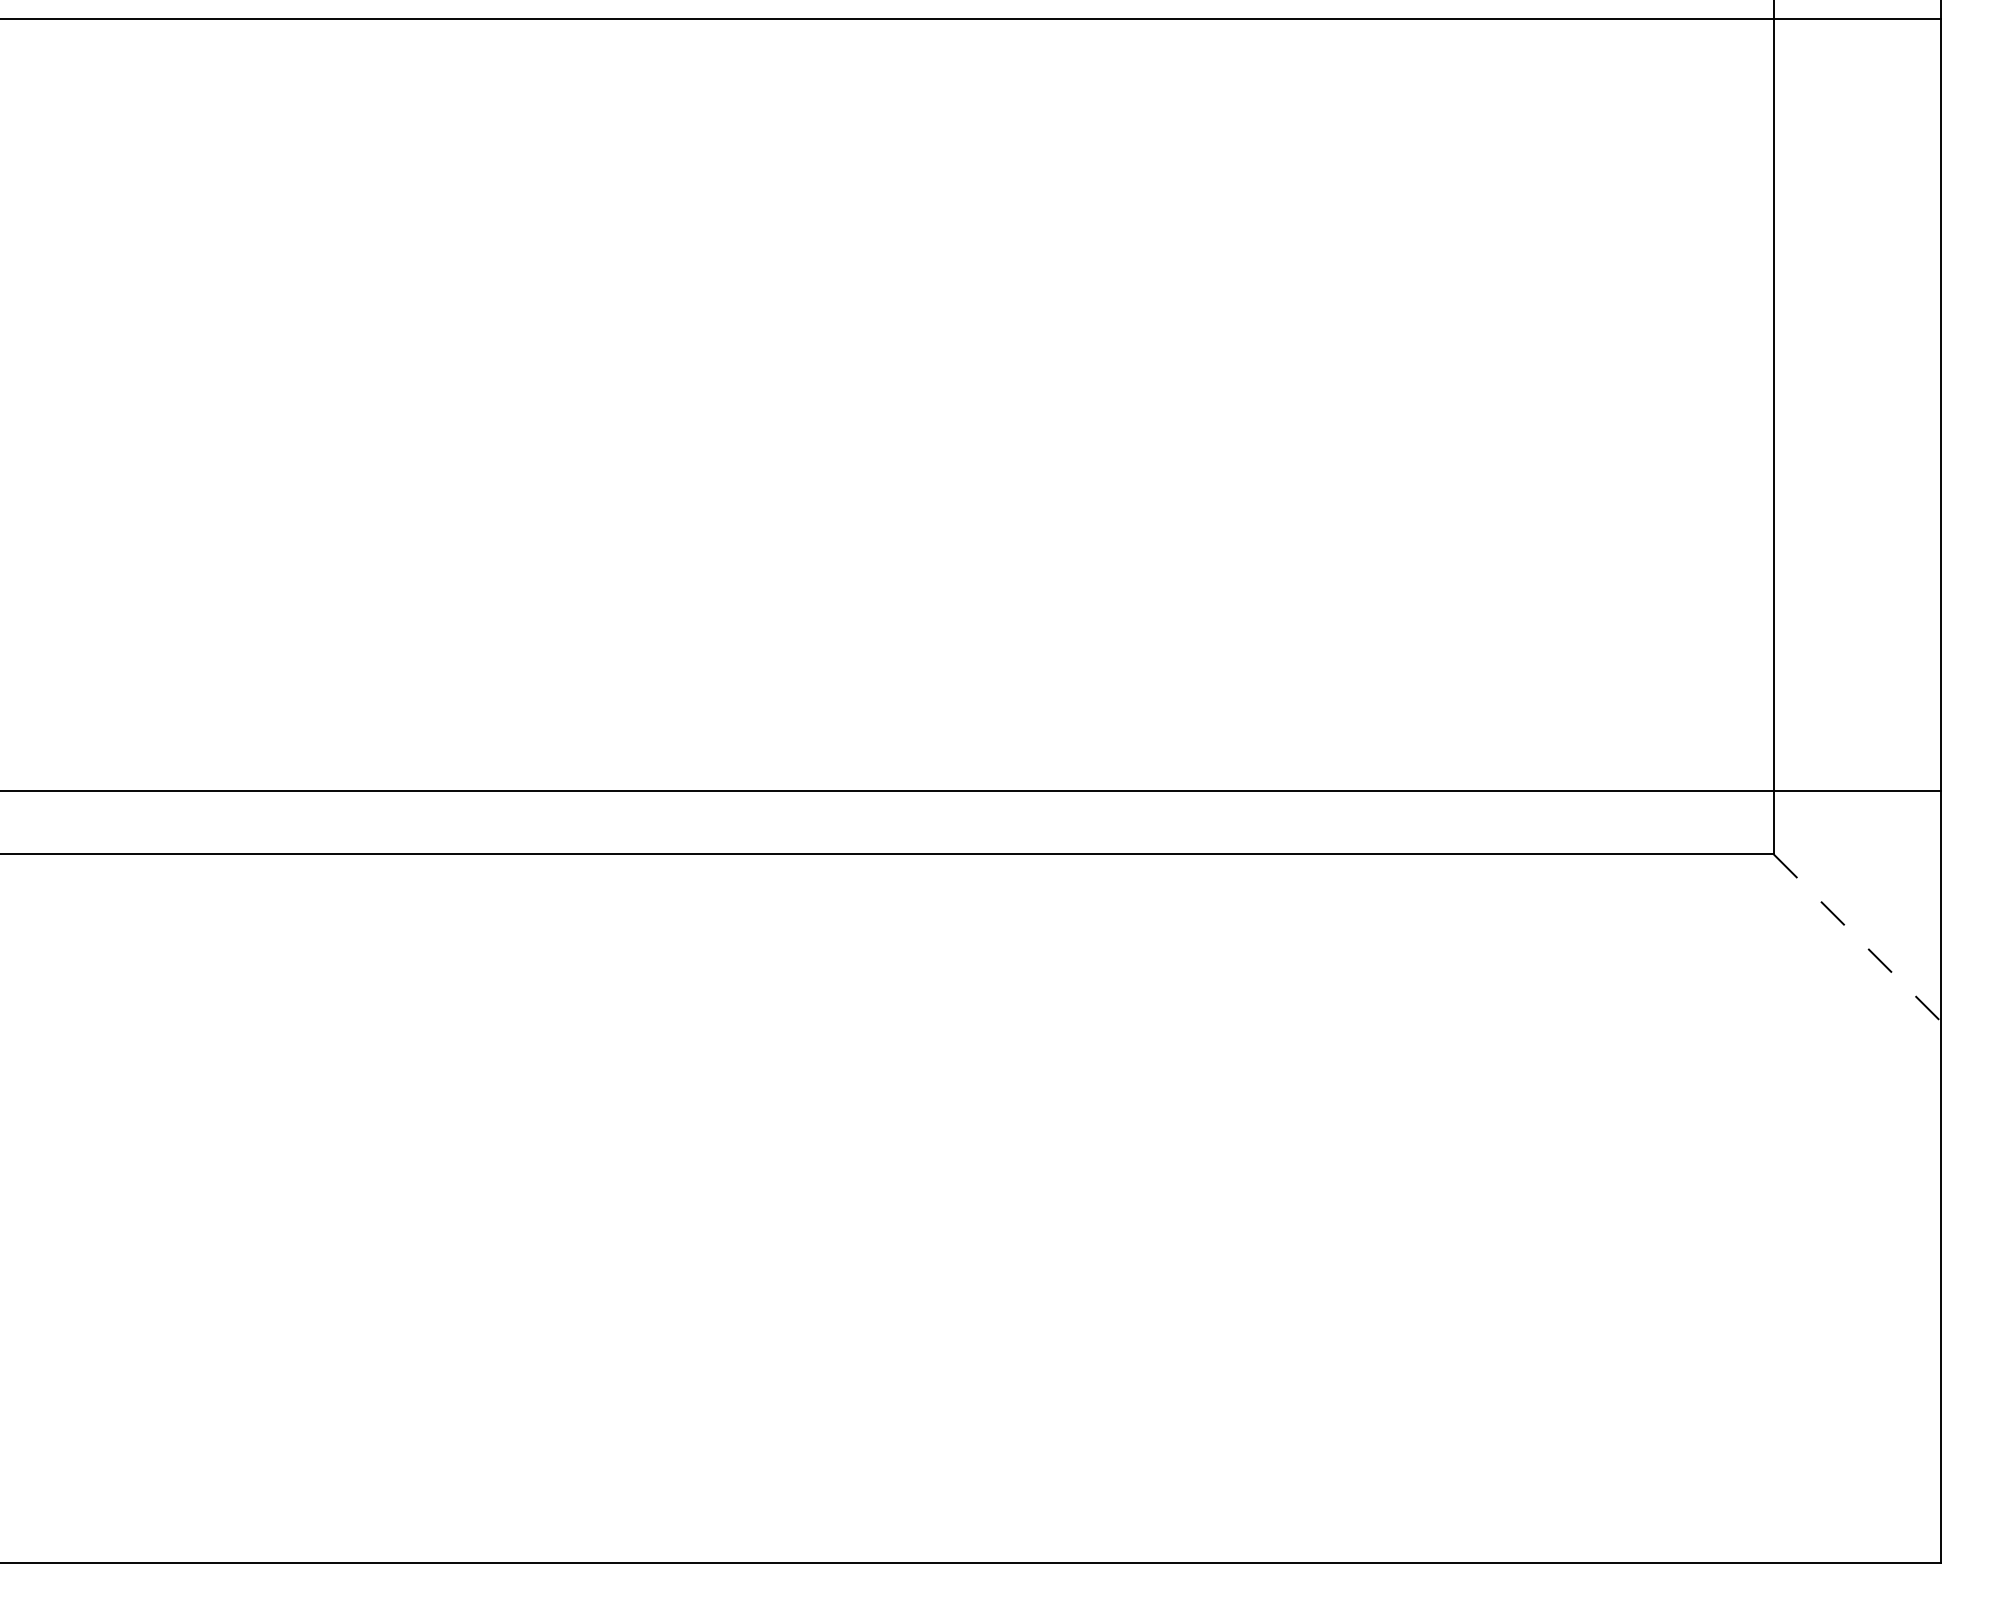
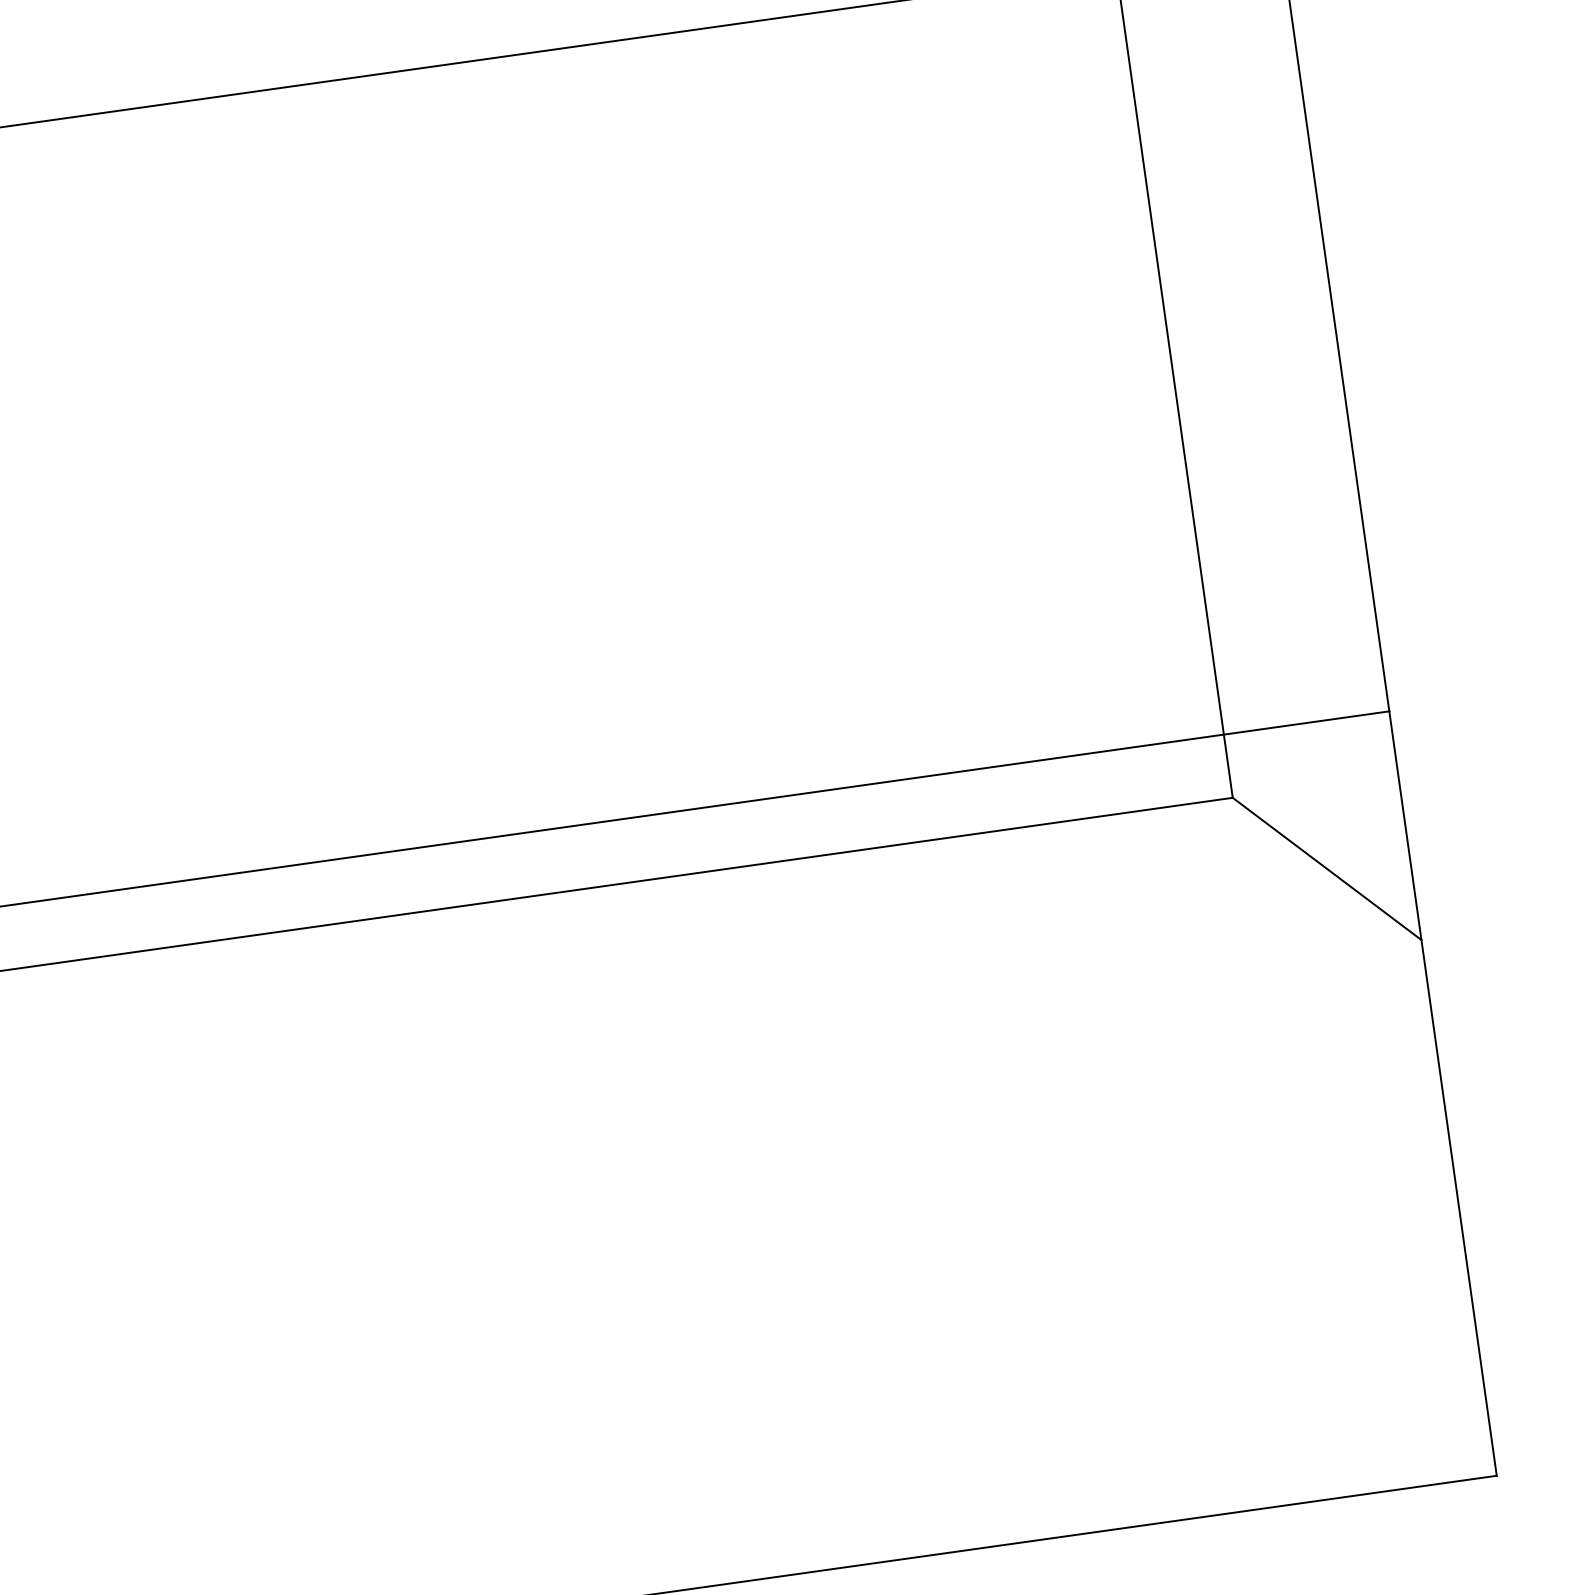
line: (1857, 938) -> (1327, 869), dashed -> solid

